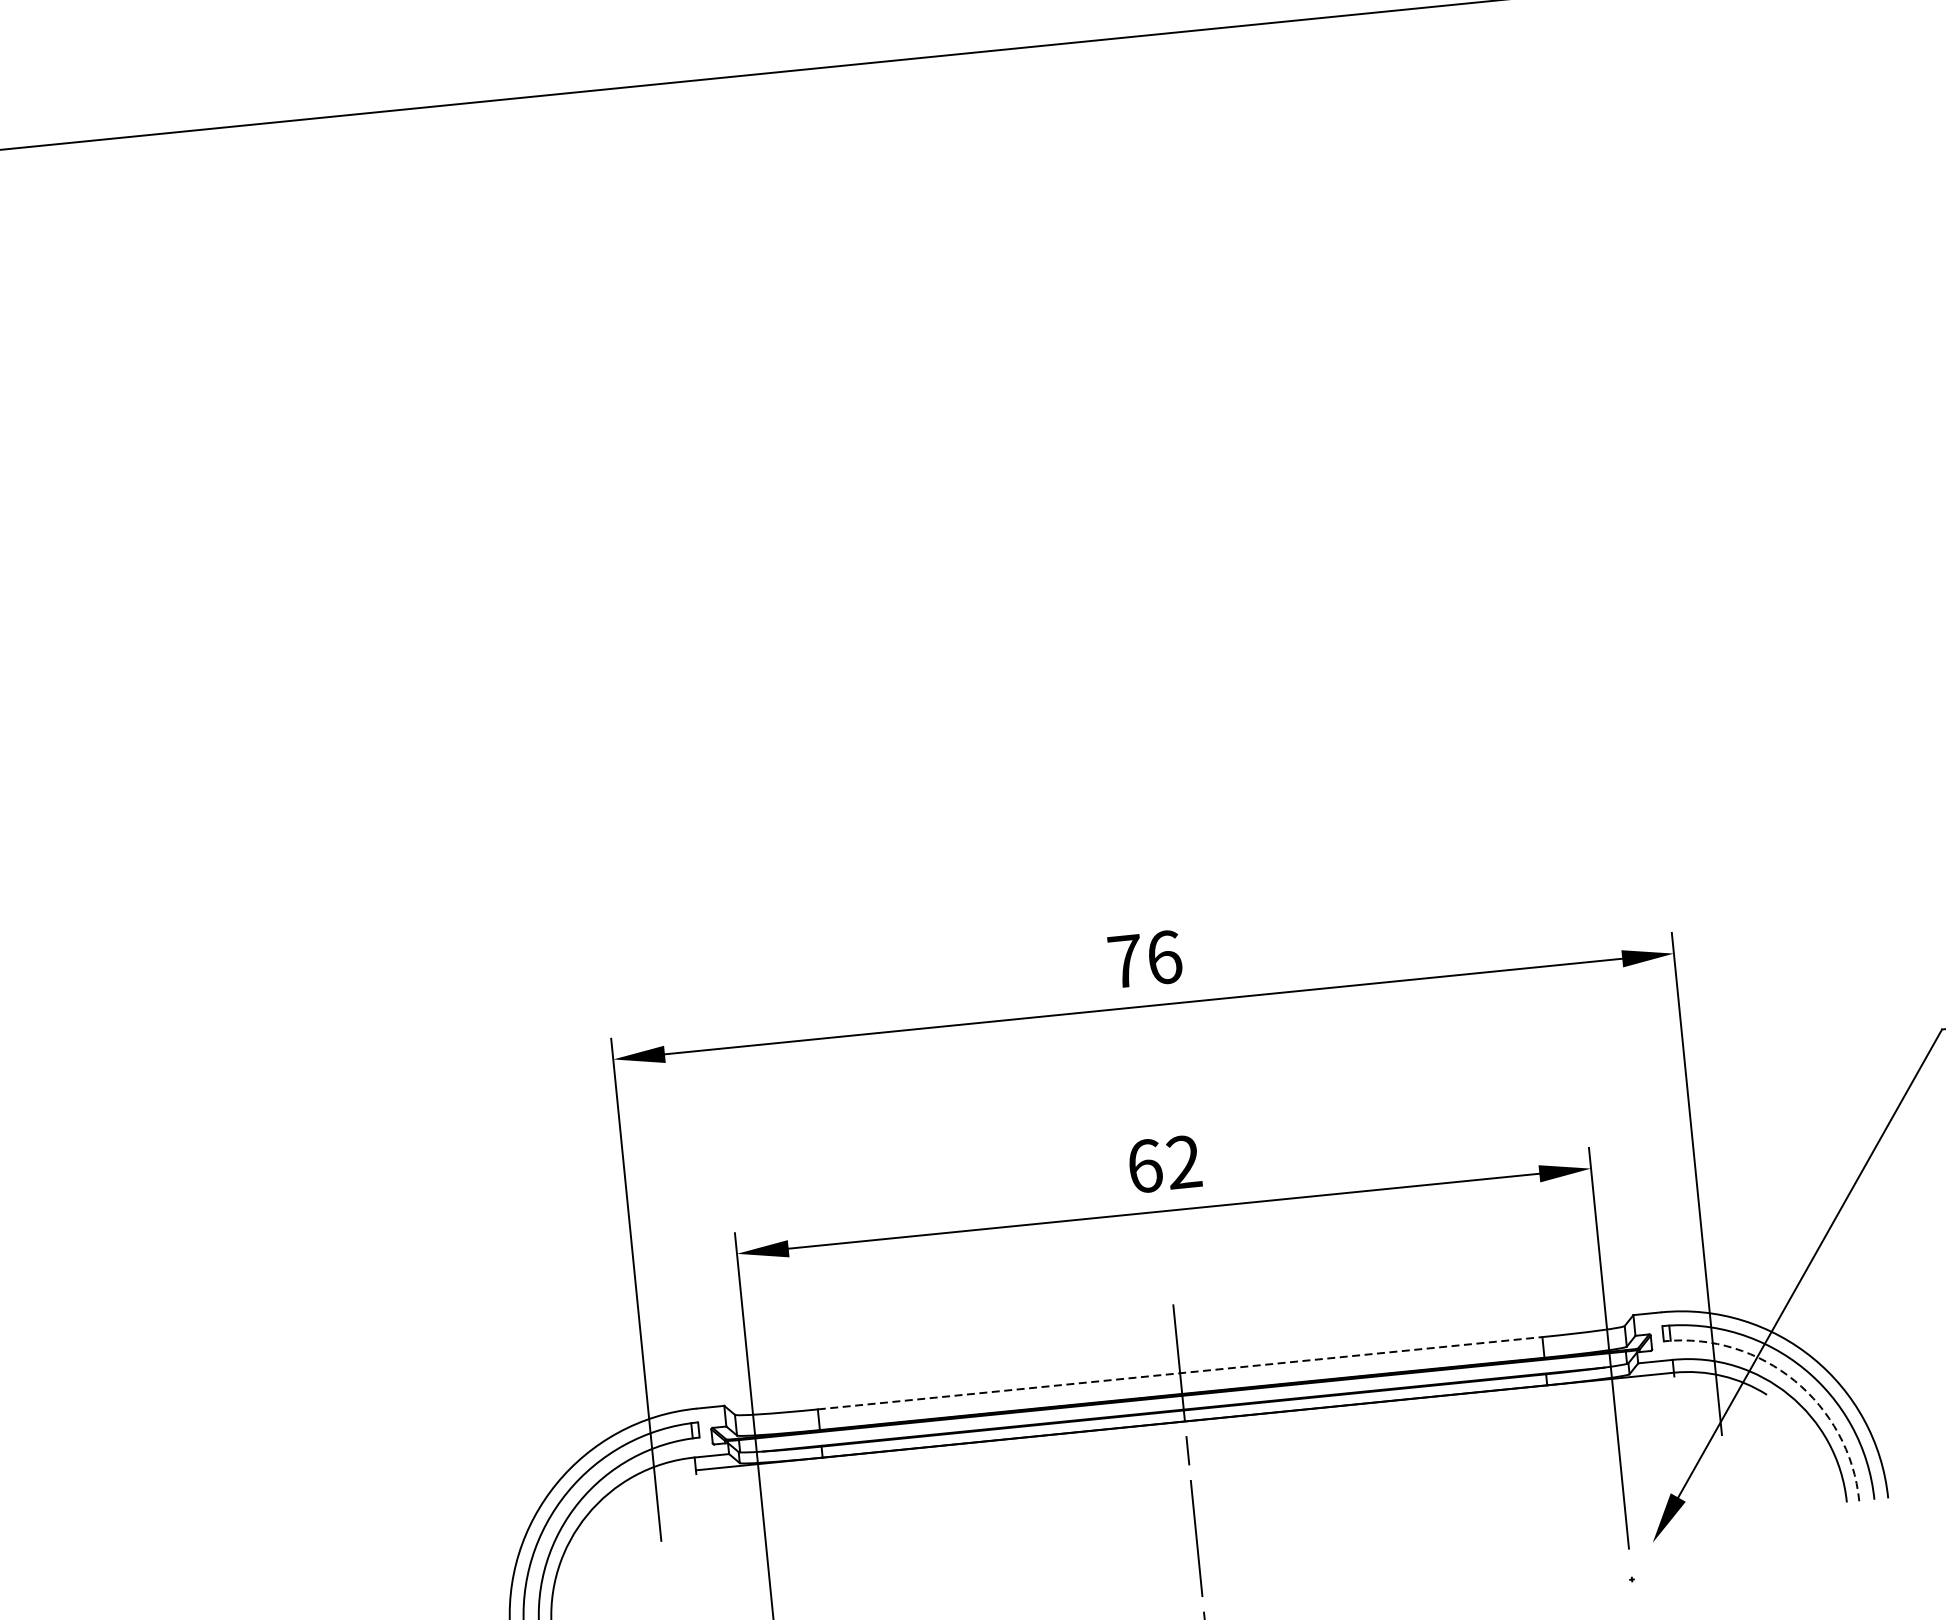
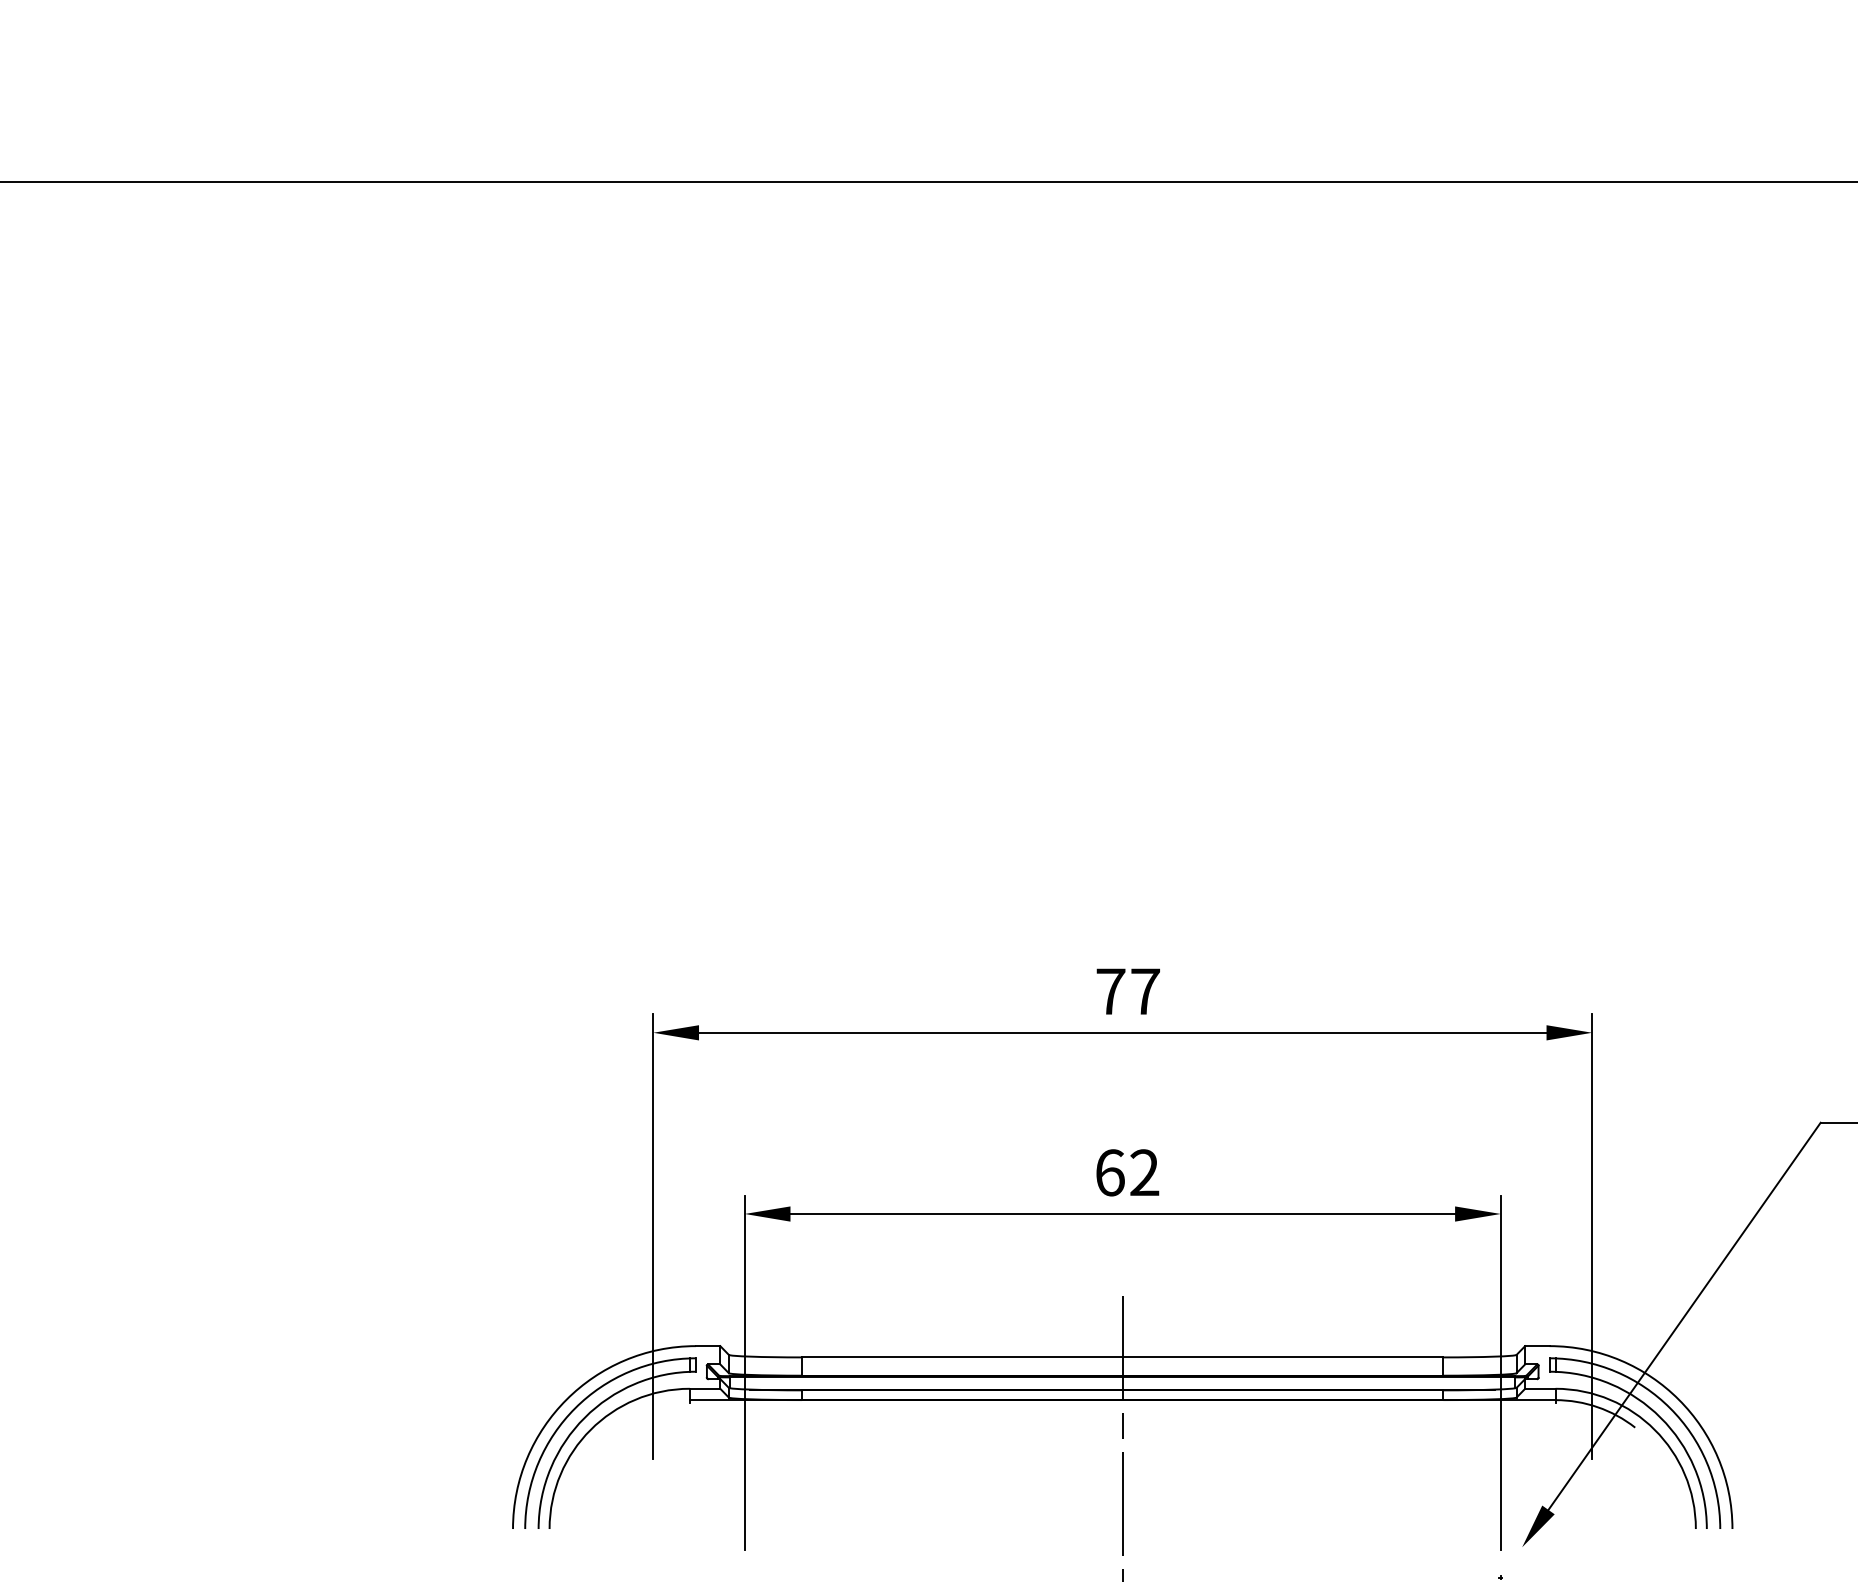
text: (1164, 957) -> (1145, 991), 76 -> 77
line: (1179, 1373) -> (1122, 1357), dashed -> solid
arc: (1794, 1380) -> (1660, 1417), dashed -> solid

